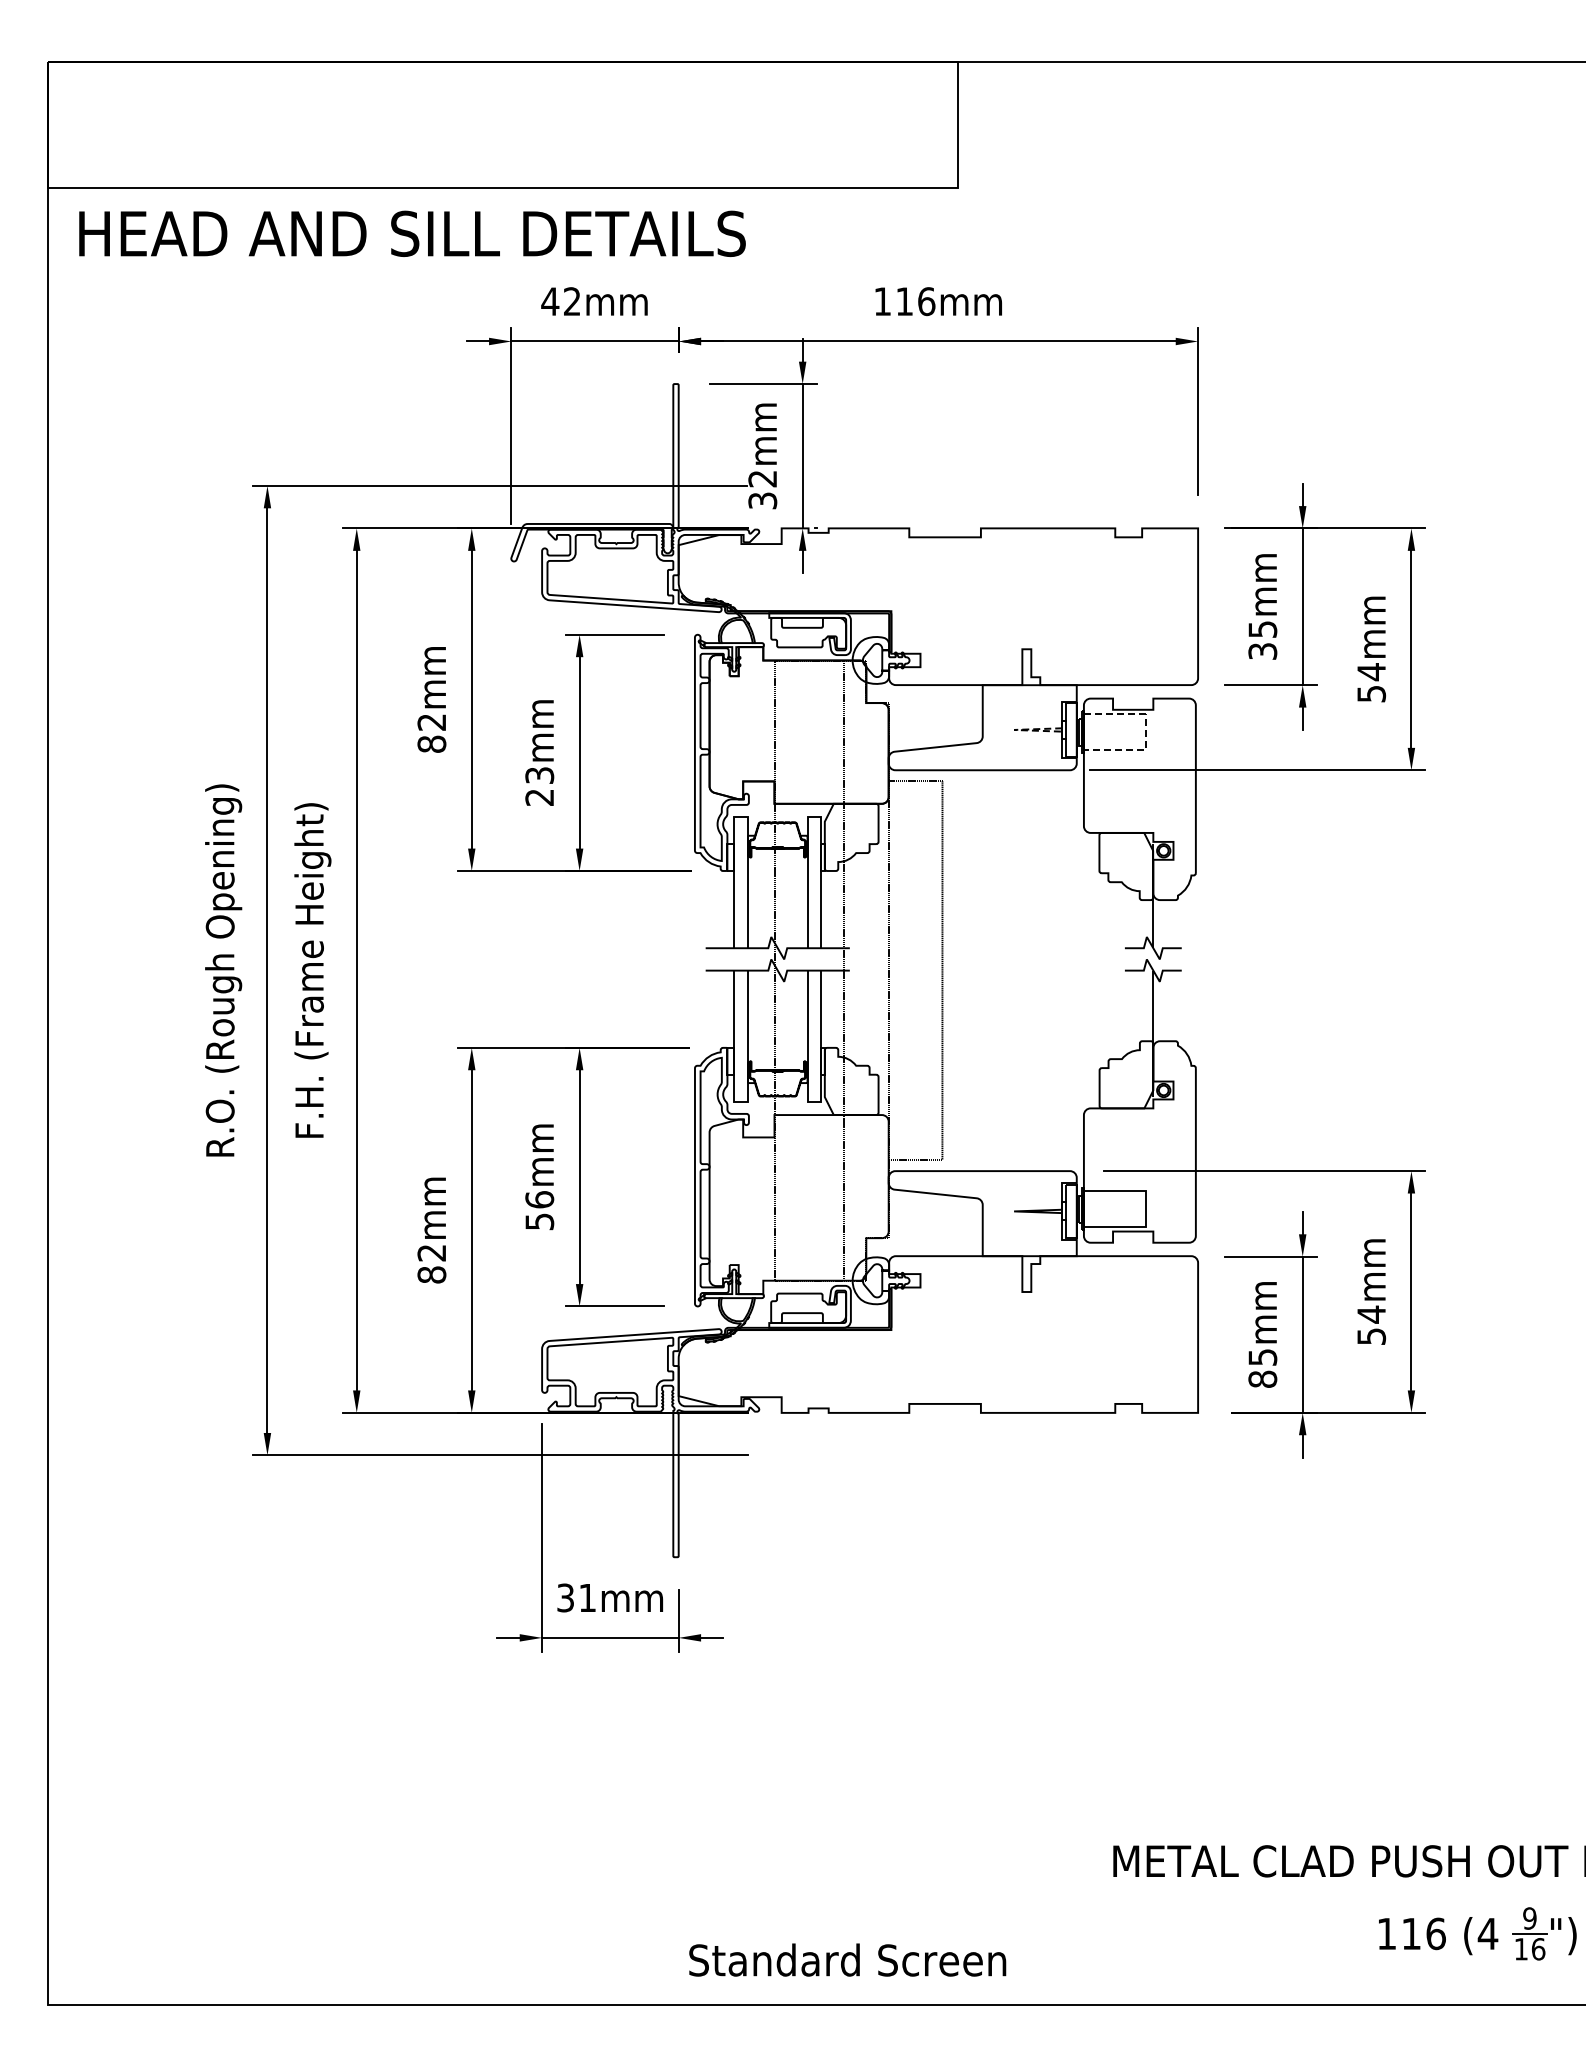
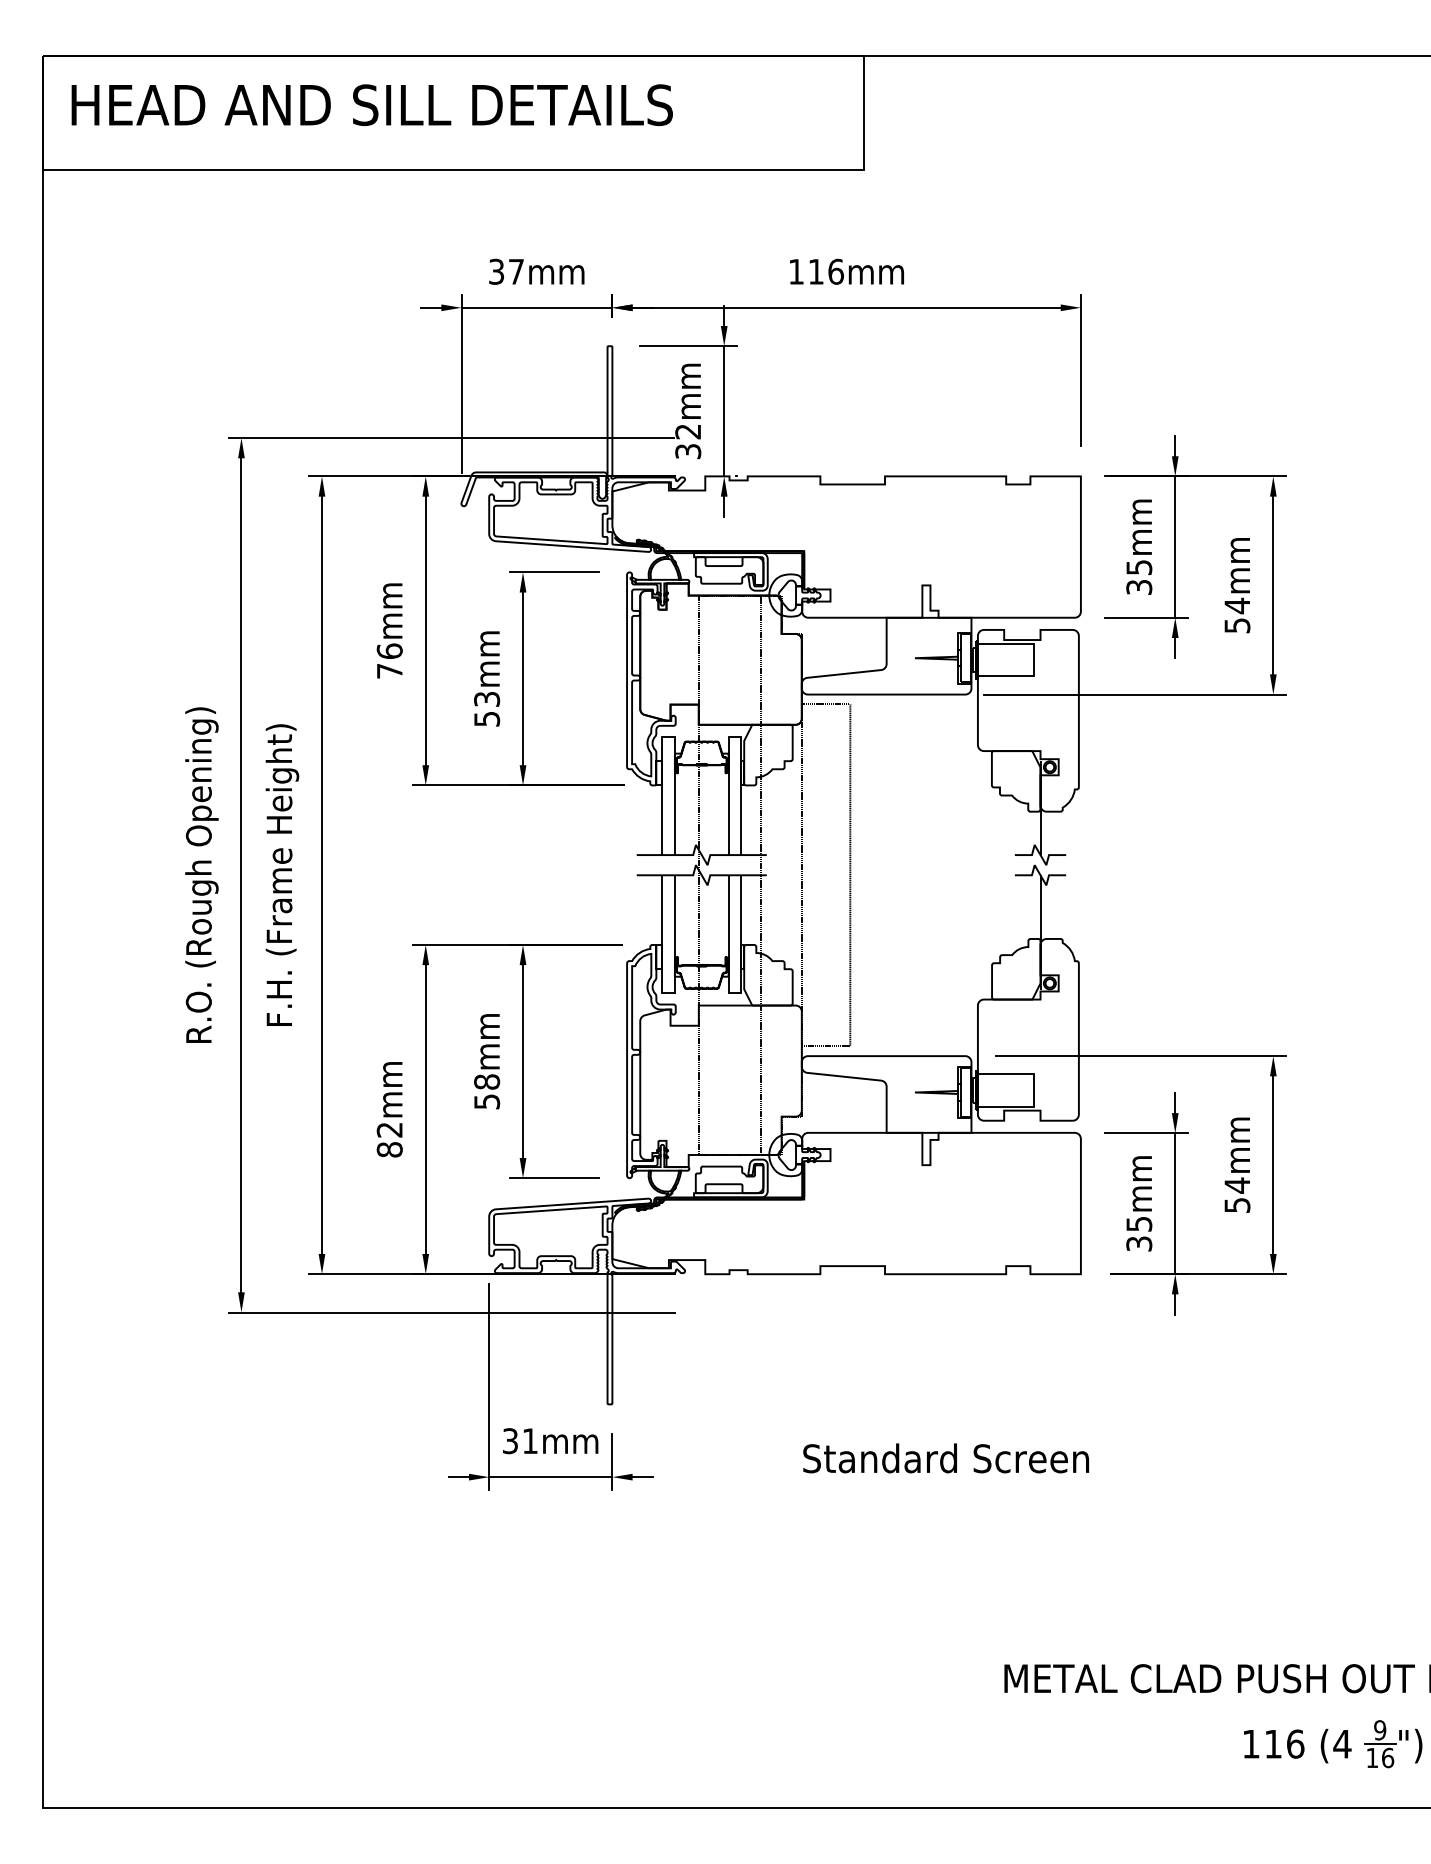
text: (412, 233) -> (372, 104), moved
text: (560, 301) -> (505, 271), 42mm -> 37mm
line: (1014, 729) -> (915, 657), dashed -> solid
text: (431, 732) -> (389, 660), 82mm -> 76mm
line: (1145, 732) -> (1033, 660), dashed -> solid
text: (539, 797) -> (486, 719), 23mm -> 53mm
text: (539, 1199) -> (486, 1081), 56mm -> 58mm
text: (1262, 1378) -> (1138, 1243), 85mm -> 35mm
text: (847, 1959) -> (945, 1457), moved

